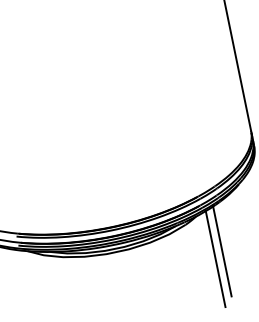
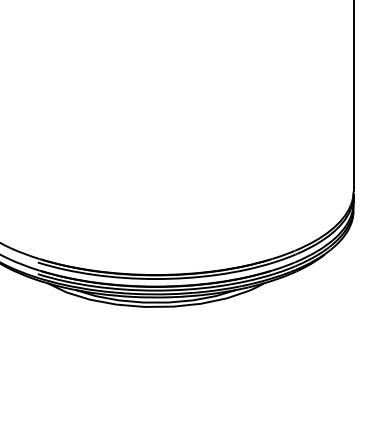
line: (222, 251) -> (287, 332), removed
line: (215, 259) -> (277, 340), removed

